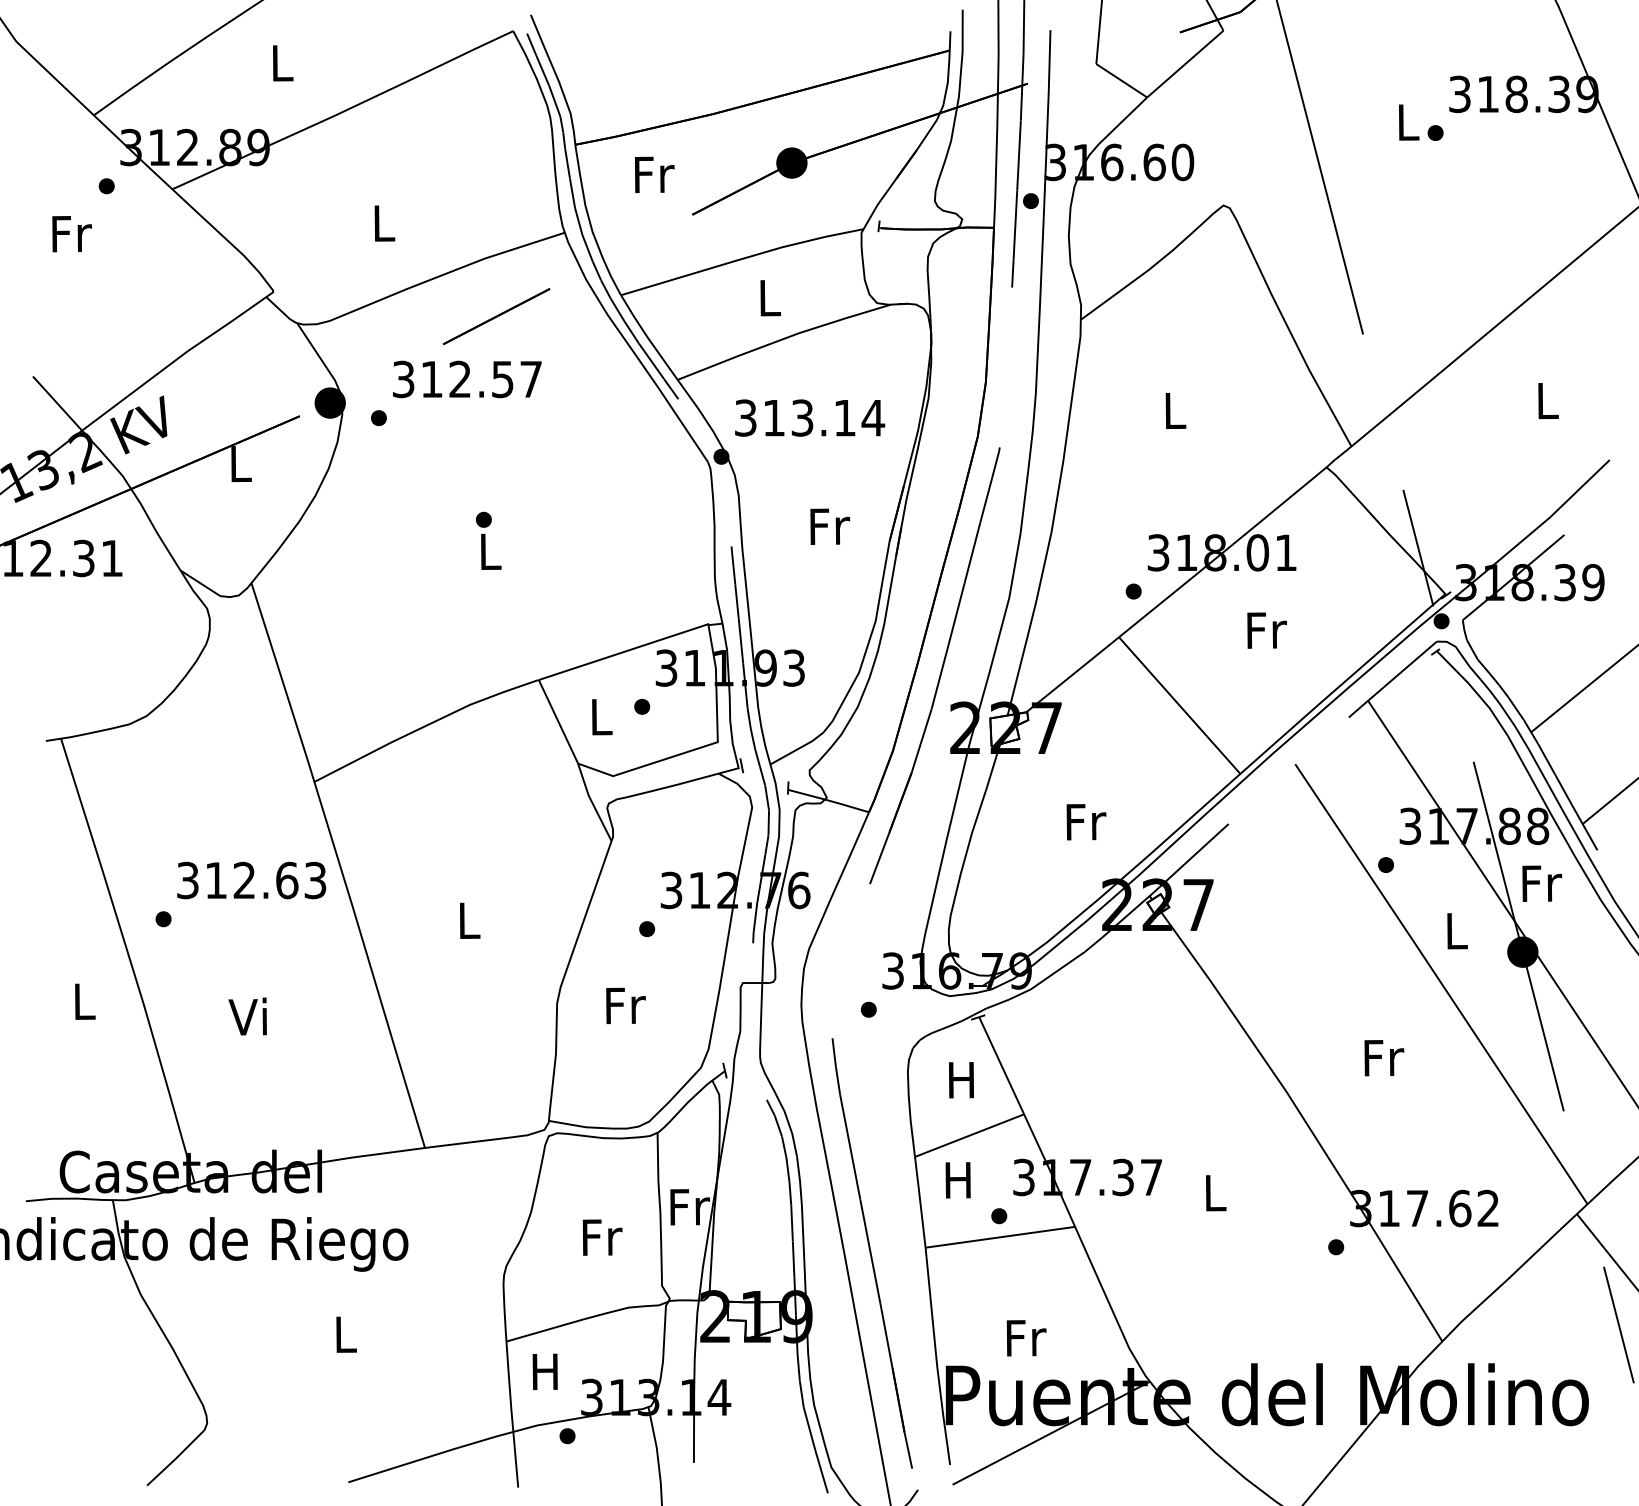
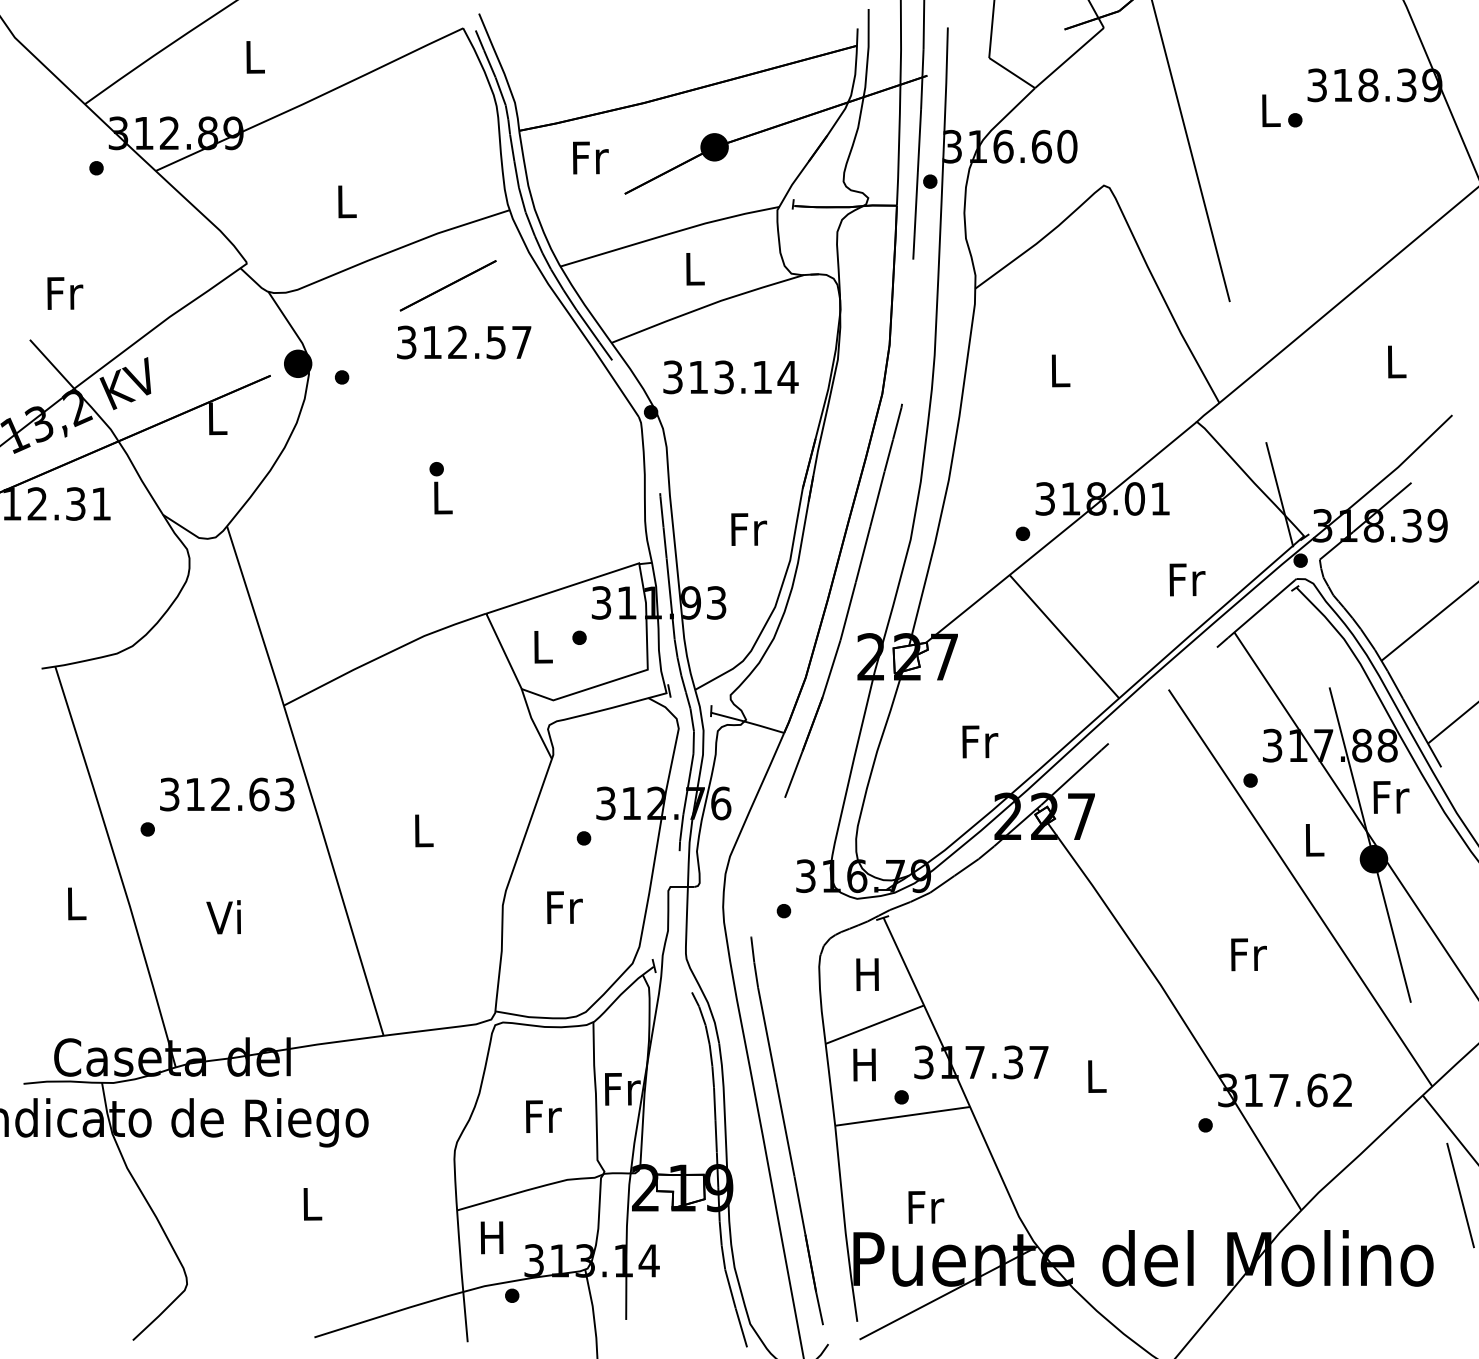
text: (71, 234) -> (64, 293), moved
text: (467, 379) -> (464, 342), moved
text: (830, 526) -> (749, 529), moved
text: (1266, 630) -> (1186, 579), moved

